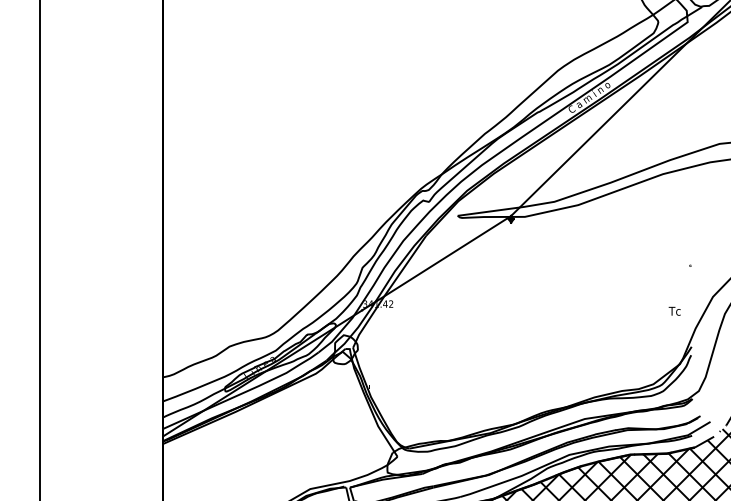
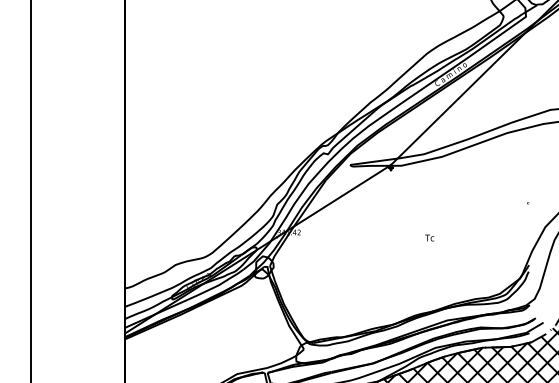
text: (674, 310) -> (429, 237), moved

